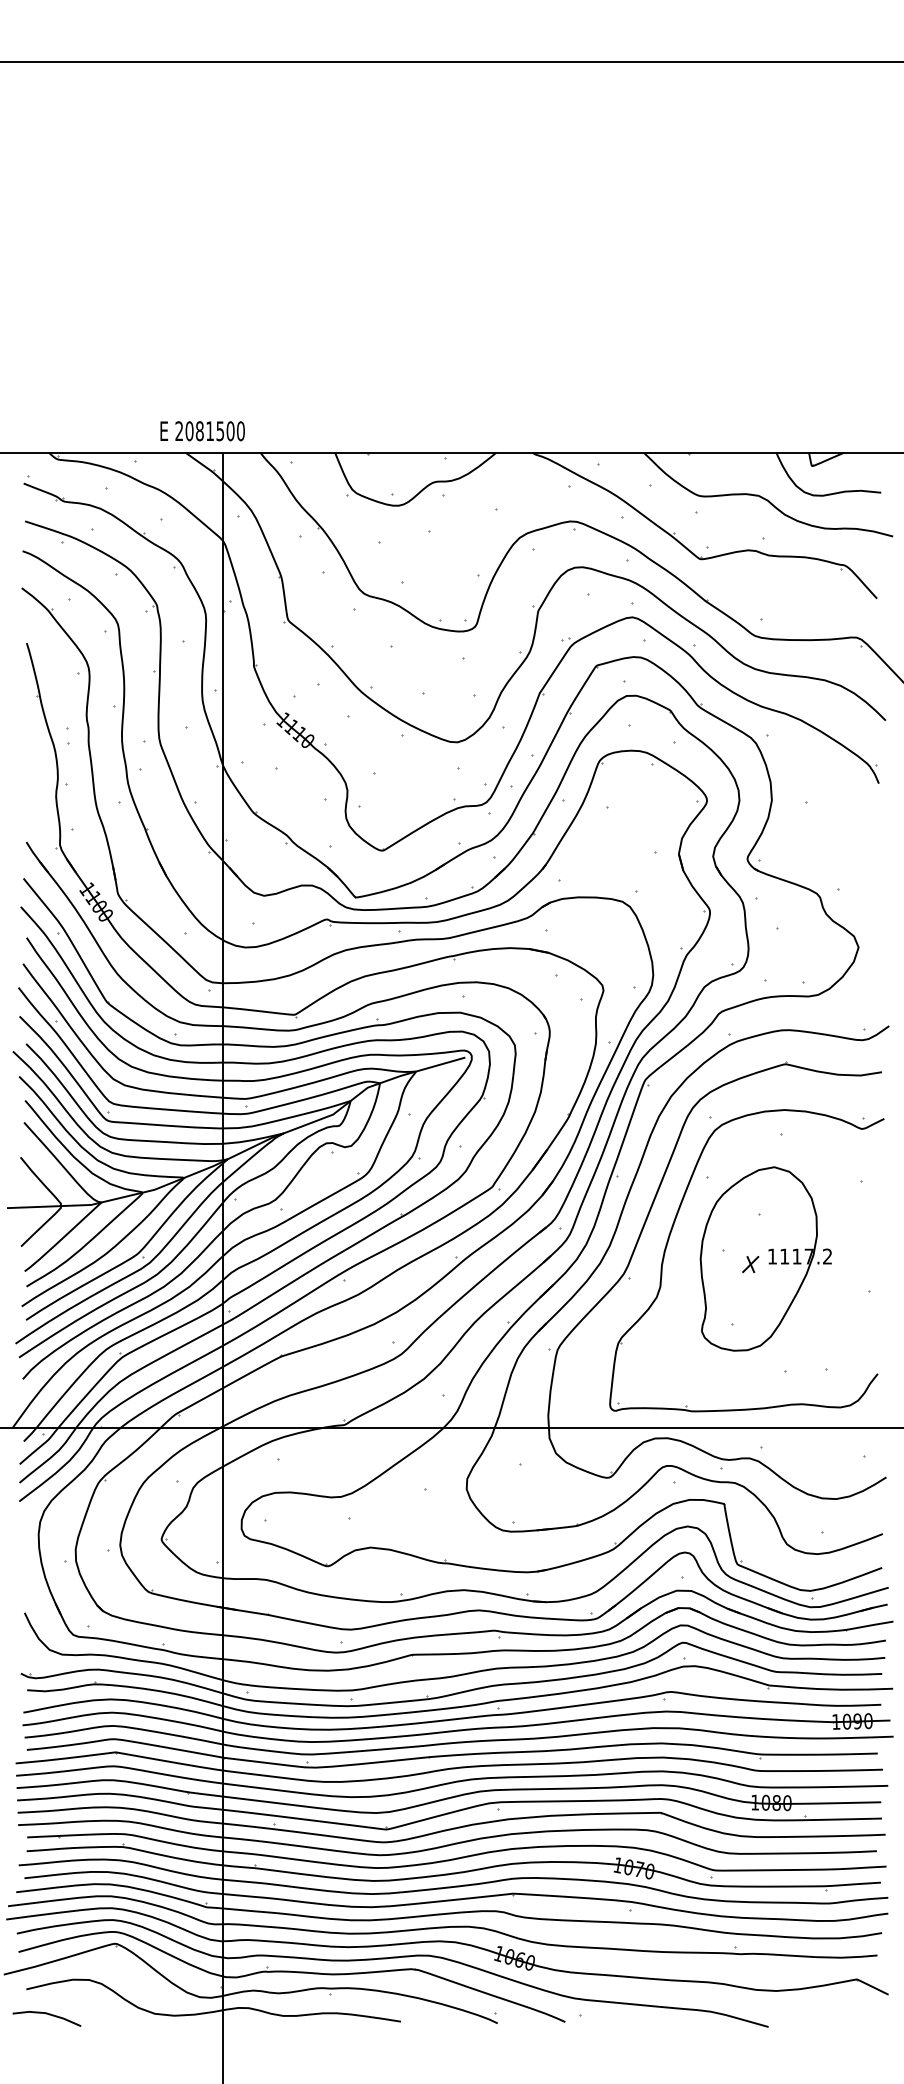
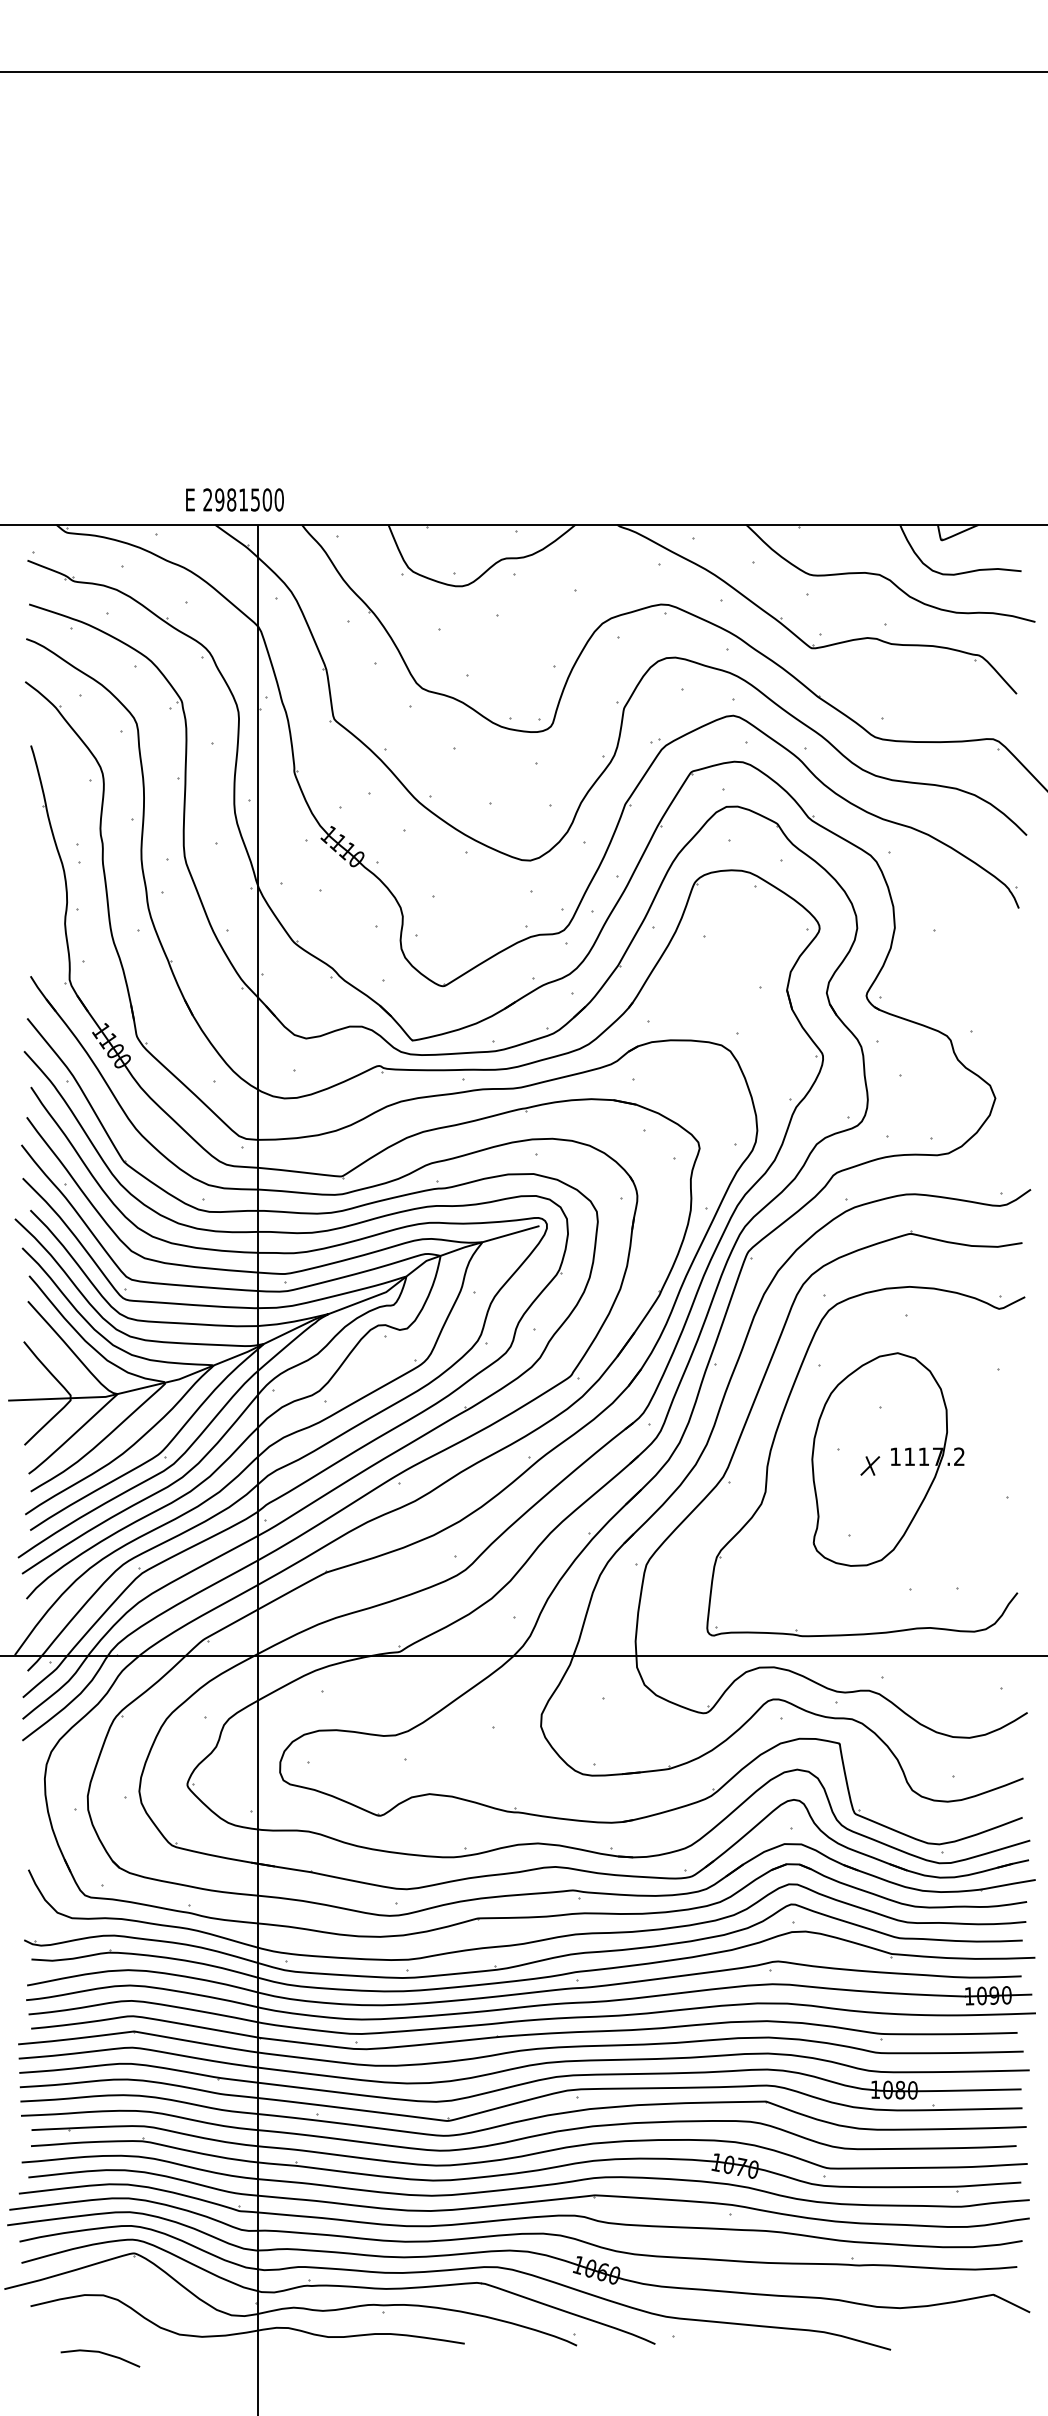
text: (189, 430) -> (219, 499), 2081500 -> 2981500
line: (47, 2014) -> (100, 2353), moved

